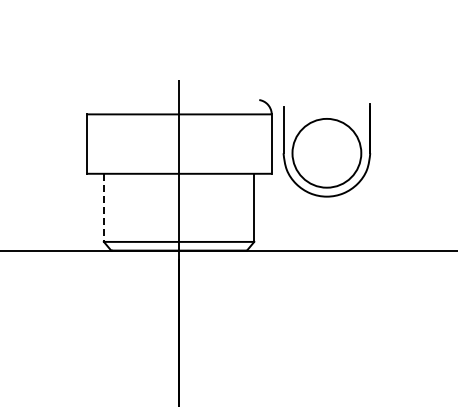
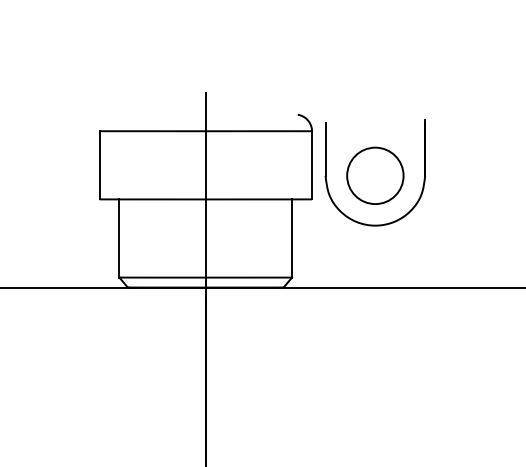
circle: (326, 152) -> (374, 174), size x0.71
line: (103, 208) -> (118, 239), dashed -> solid

